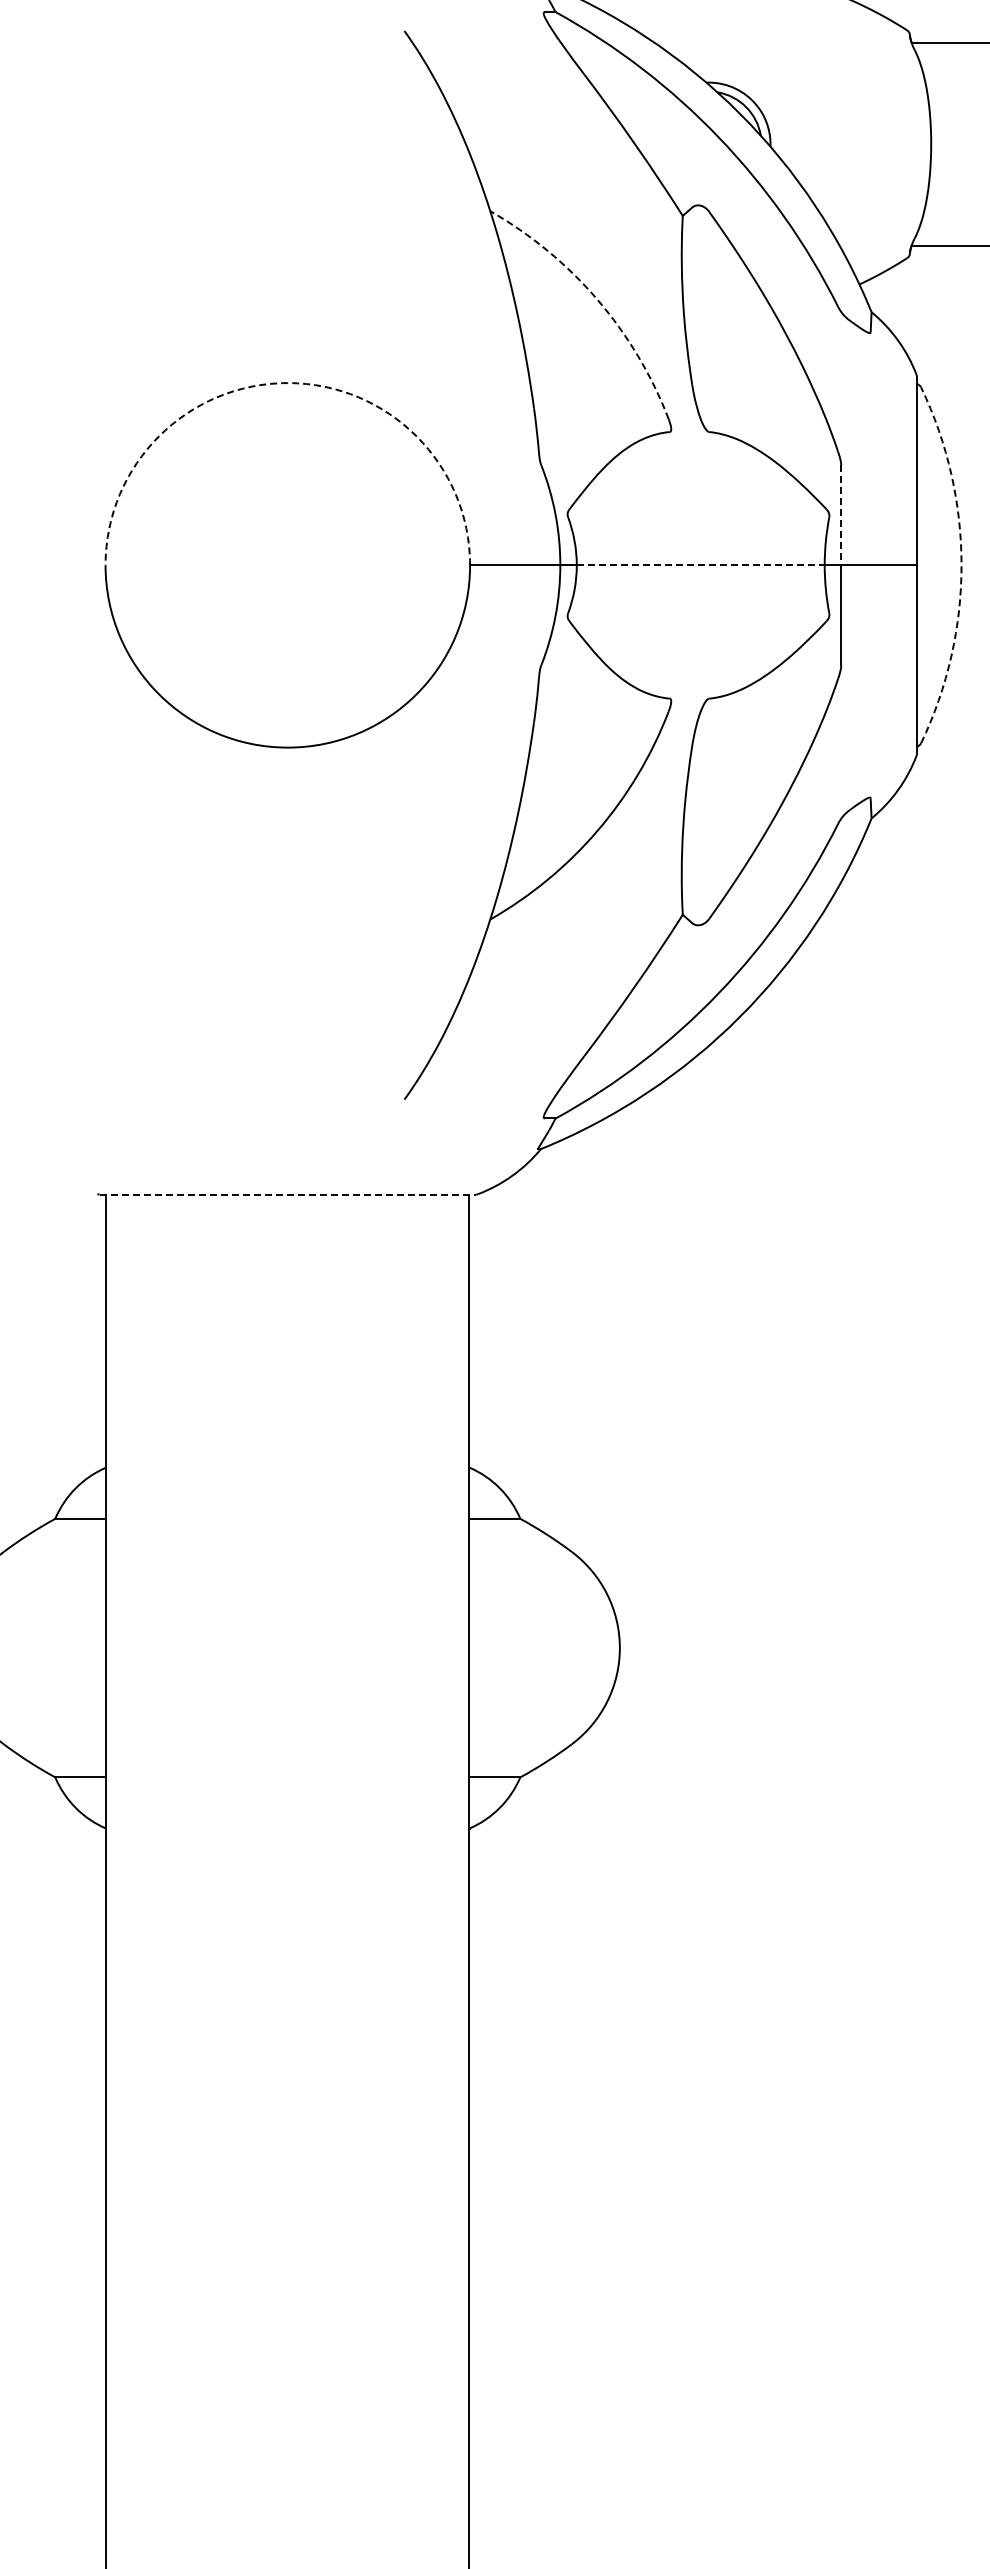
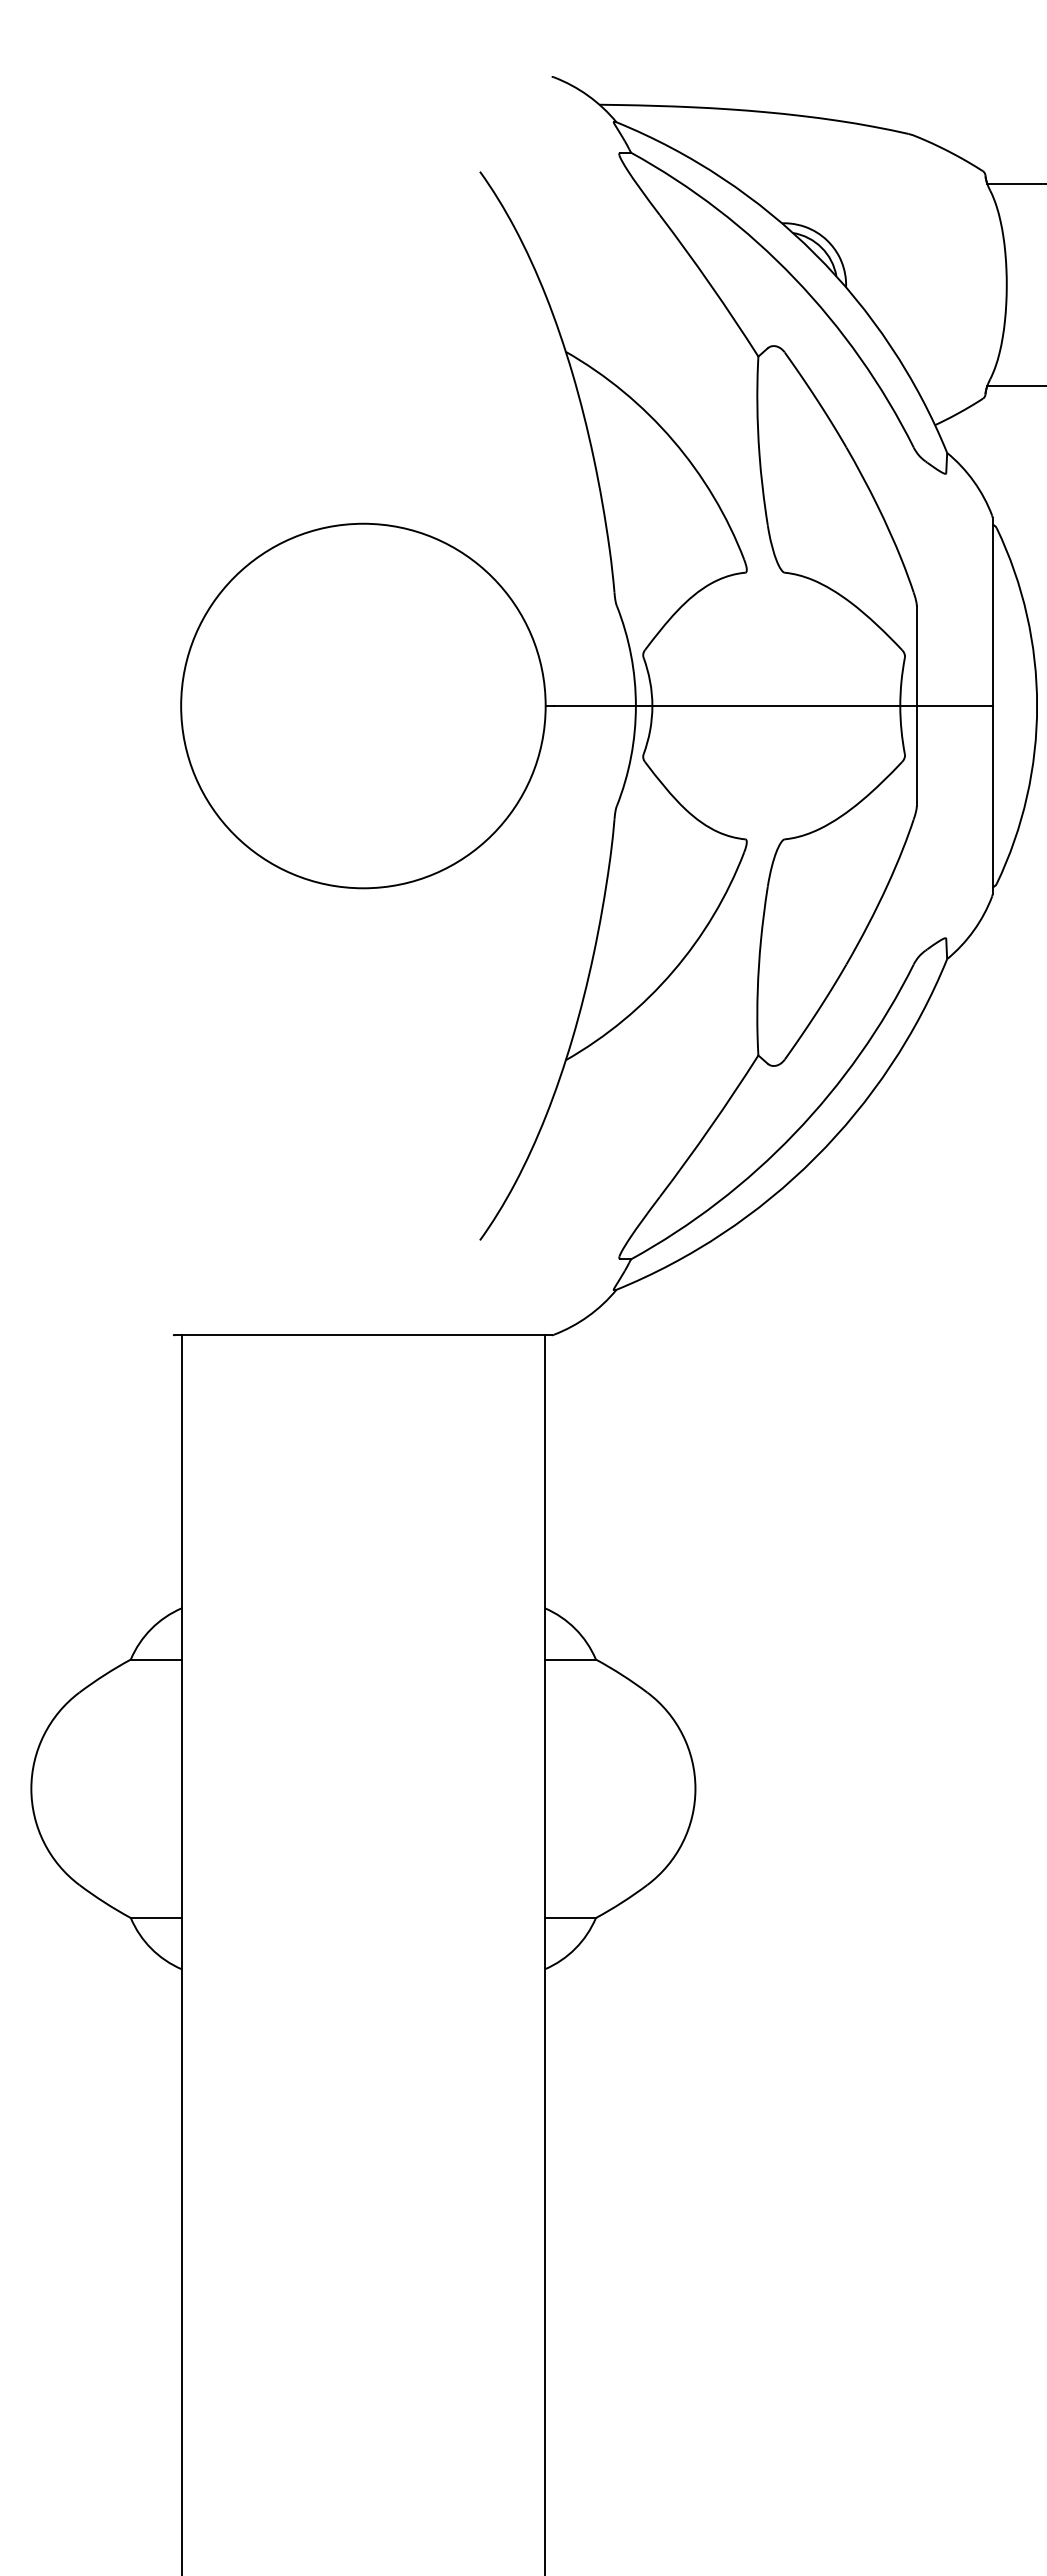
arc: (597, 299) -> (673, 440), dashed -> solid
arc: (287, 382) -> (363, 523), dashed -> solid
line: (840, 515) -> (916, 656), dashed -> solid
line: (700, 565) -> (776, 706), dashed -> solid
arc: (961, 565) -> (1037, 706), dashed -> solid
line: (287, 1194) -> (363, 1335), dashed -> solid

